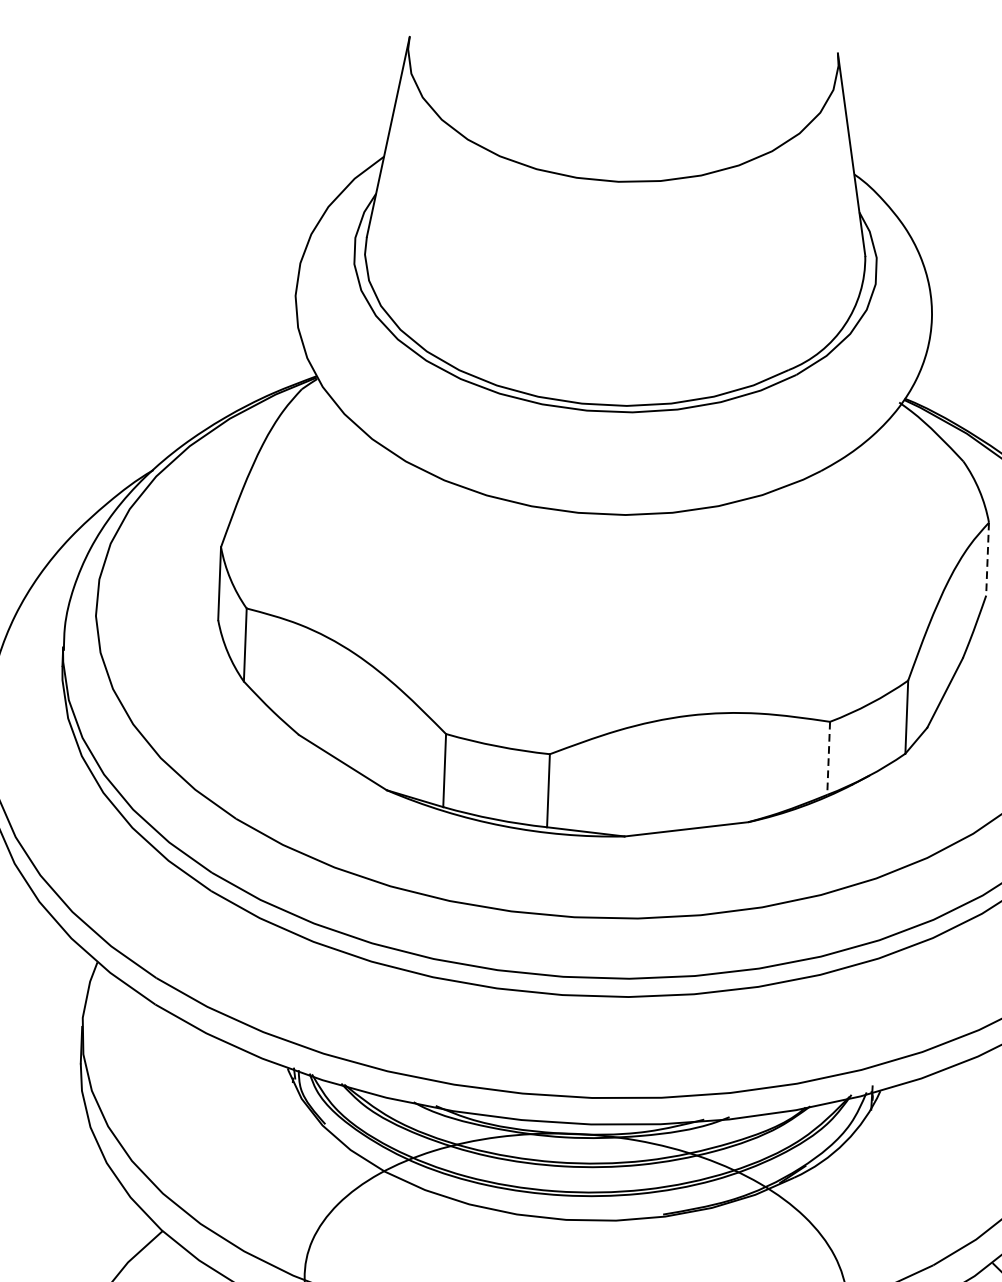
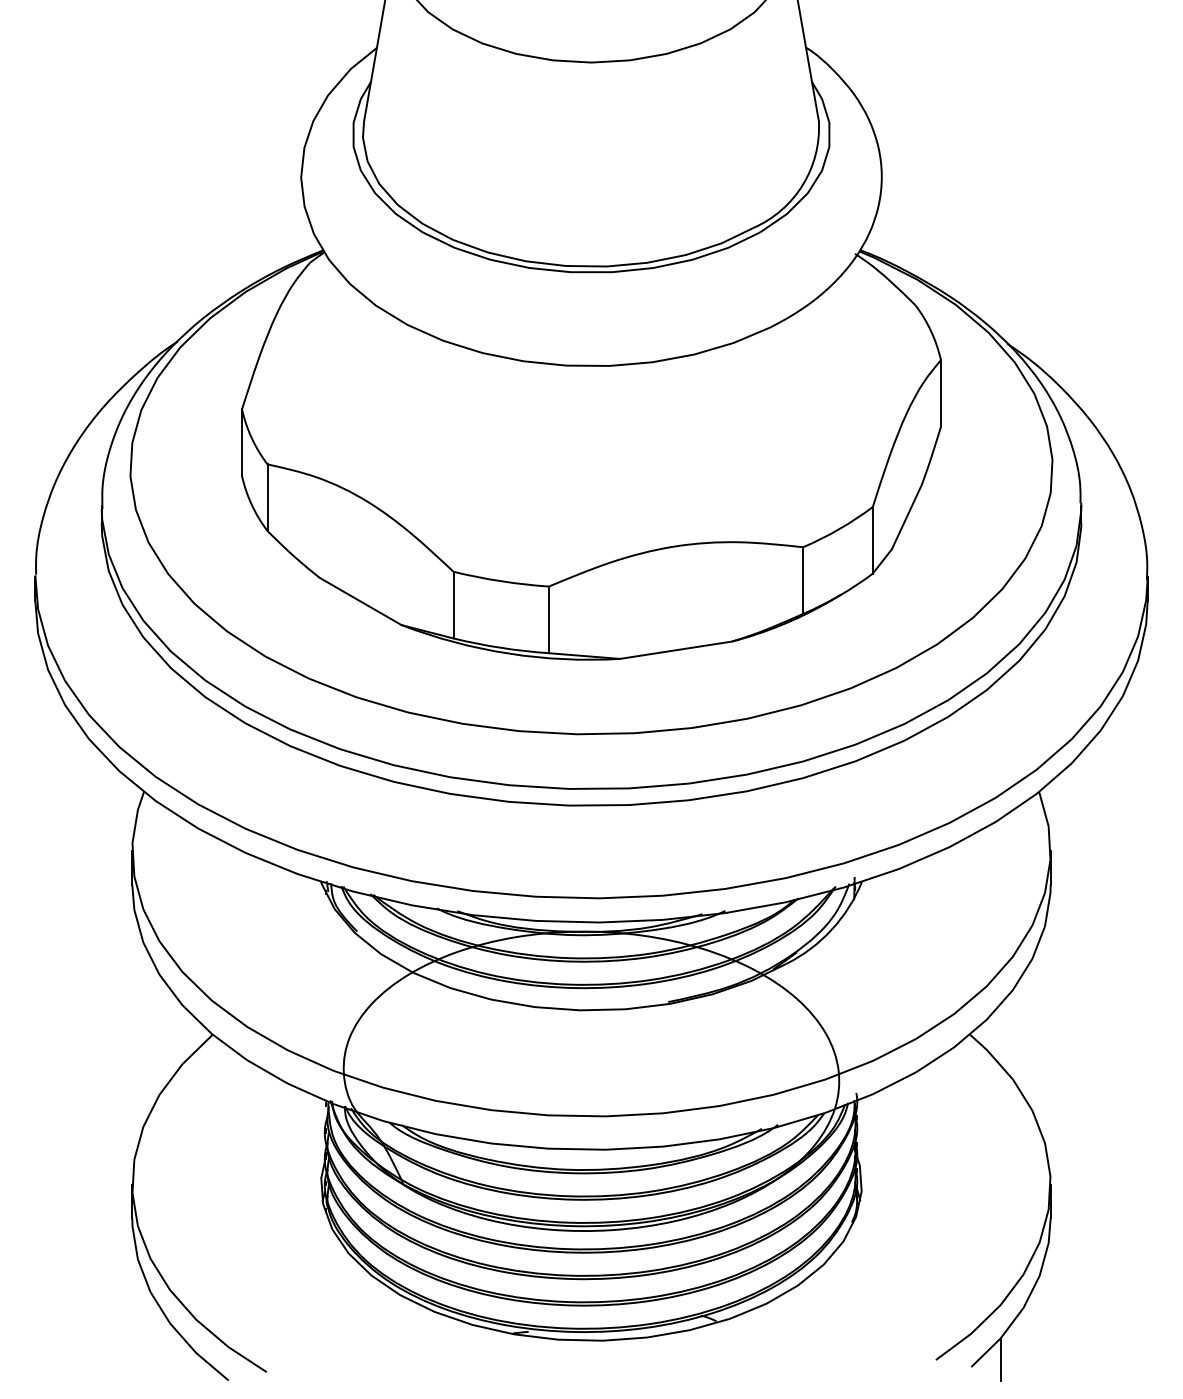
line: (987, 560) -> (940, 394), dashed -> solid
line: (829, 759) -> (803, 581), dashed -> solid

